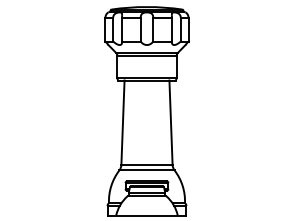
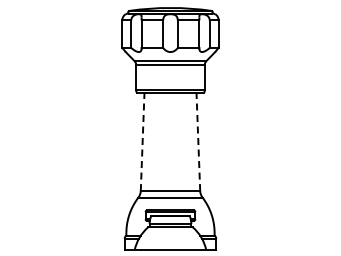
line: (122, 122) -> (142, 142), solid -> dashed
line: (171, 122) -> (198, 142), solid -> dashed

